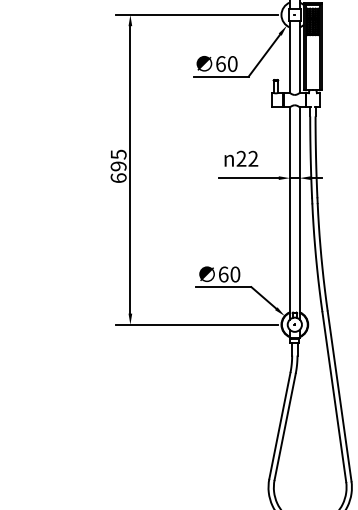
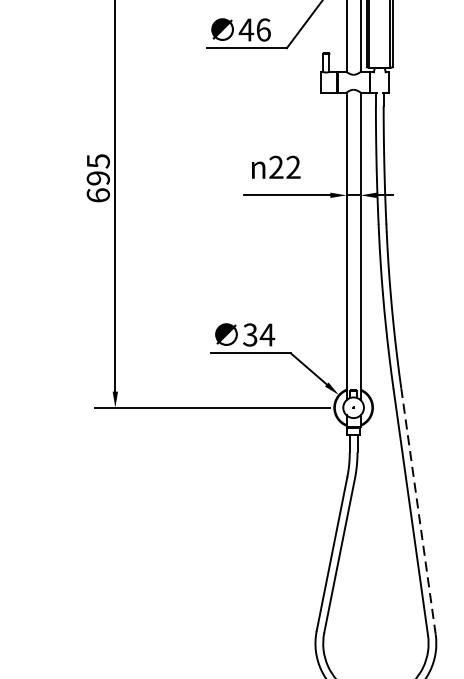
text: (226, 64) -> (254, 30), 60 -> 46
text: (229, 274) -> (258, 334), 60 -> 34
line: (339, 396) -> (418, 511), solid -> dashed

